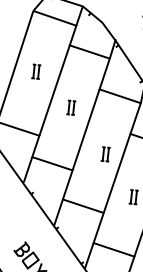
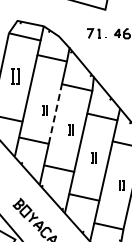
part: (36, 70) -> (15, 75), size x1.6
part: (70, 107) -> (44, 110), moved
line: (86, 130) -> (55, 114), solid -> dashed

